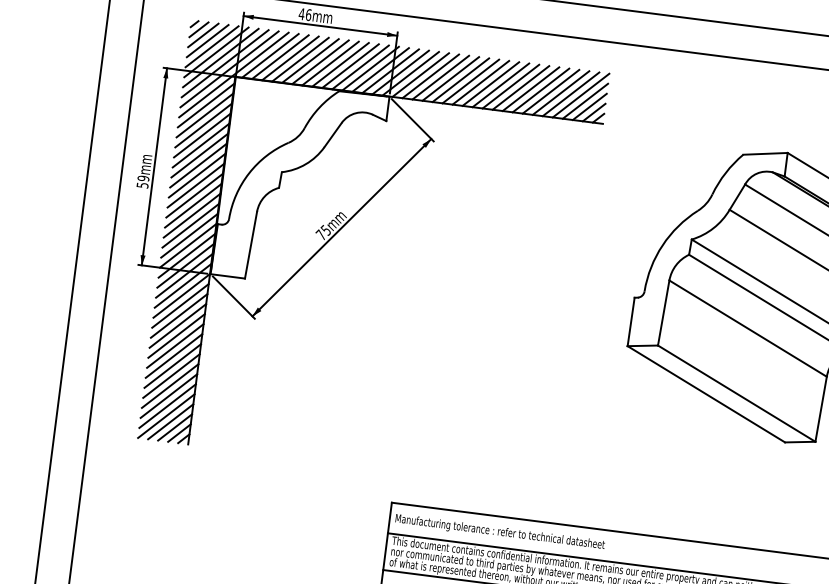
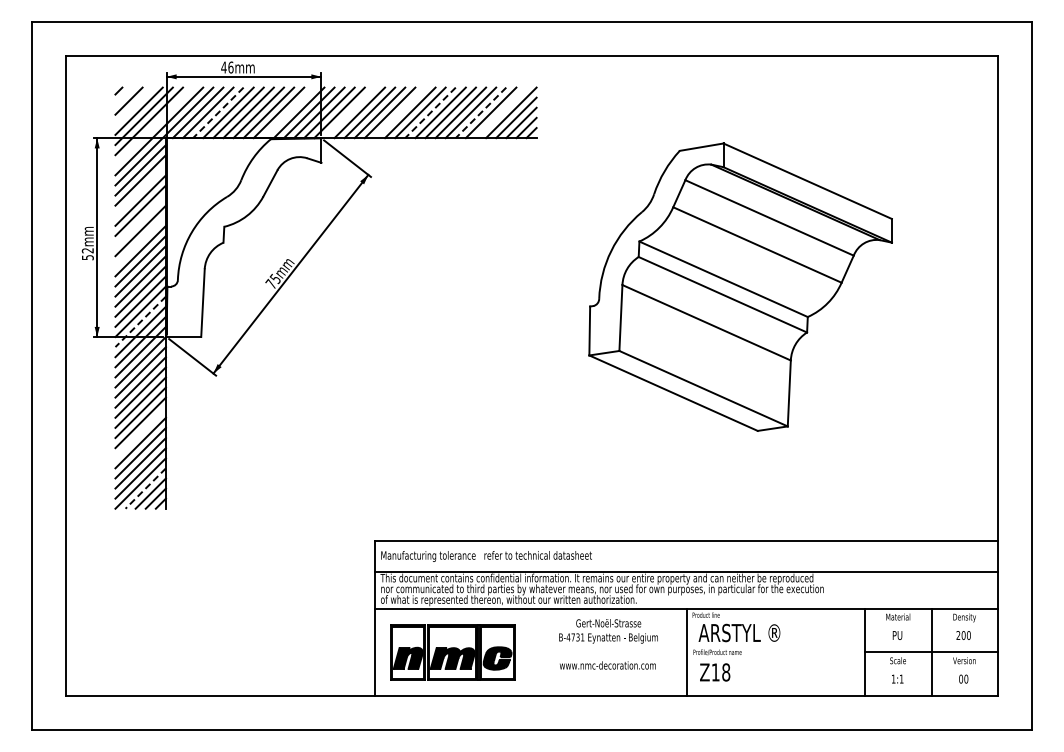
line: (198, 29) -> (123, 95), removed
line: (207, 40) -> (133, 105), removed
line: (290, 58) -> (218, 112), solid -> dashed
line: (225, 63) -> (154, 126), removed
line: (360, 66) -> (288, 112), removed
line: (420, 74) -> (349, 112), removed
line: (470, 81) -> (399, 112), removed
line: (500, 84) -> (430, 112), solid -> dashed
line: (551, 91) -> (481, 112), solid -> dashed
line: (570, 93) -> (500, 112), removed
line: (203, 125) -> (140, 190), removed
line: (199, 155) -> (140, 220), removed
line: (197, 175) -> (140, 240), removed
text: (143, 178) -> (87, 250), 59mm -> 52mm
line: (186, 255) -> (140, 321), solid -> dashed
line: (172, 365) -> (140, 432), removed
line: (170, 421) -> (145, 488), solid -> dashed

